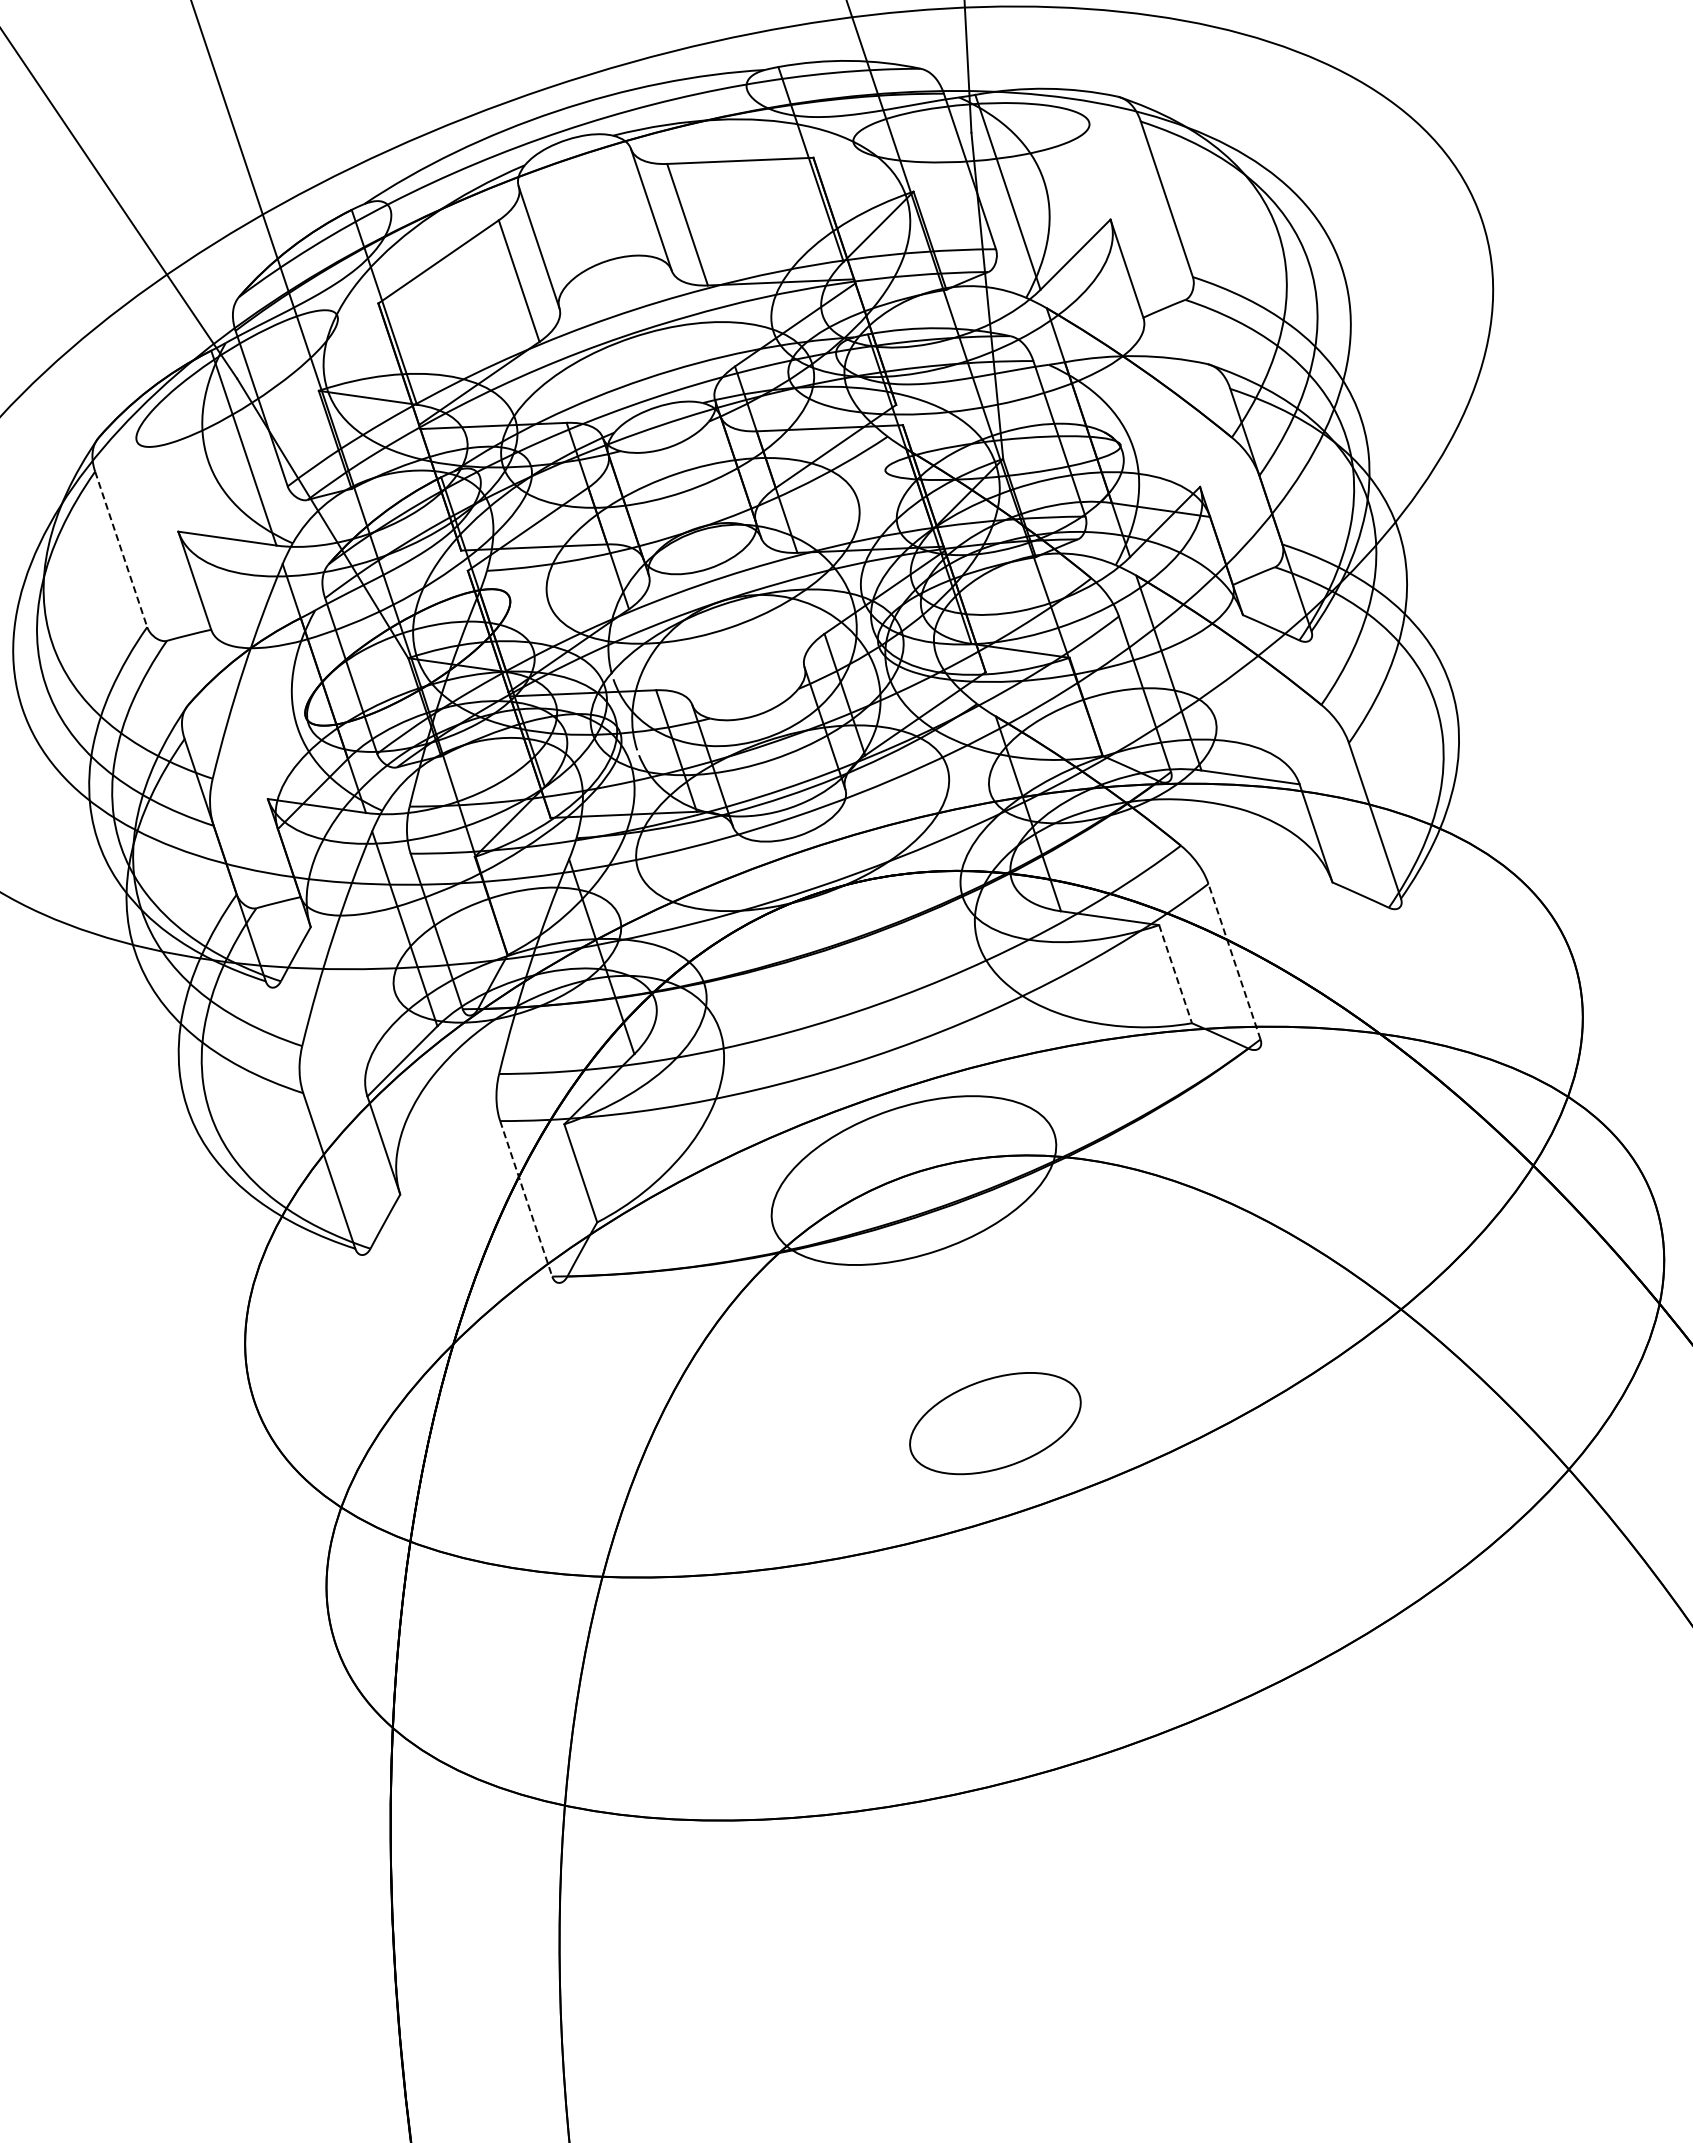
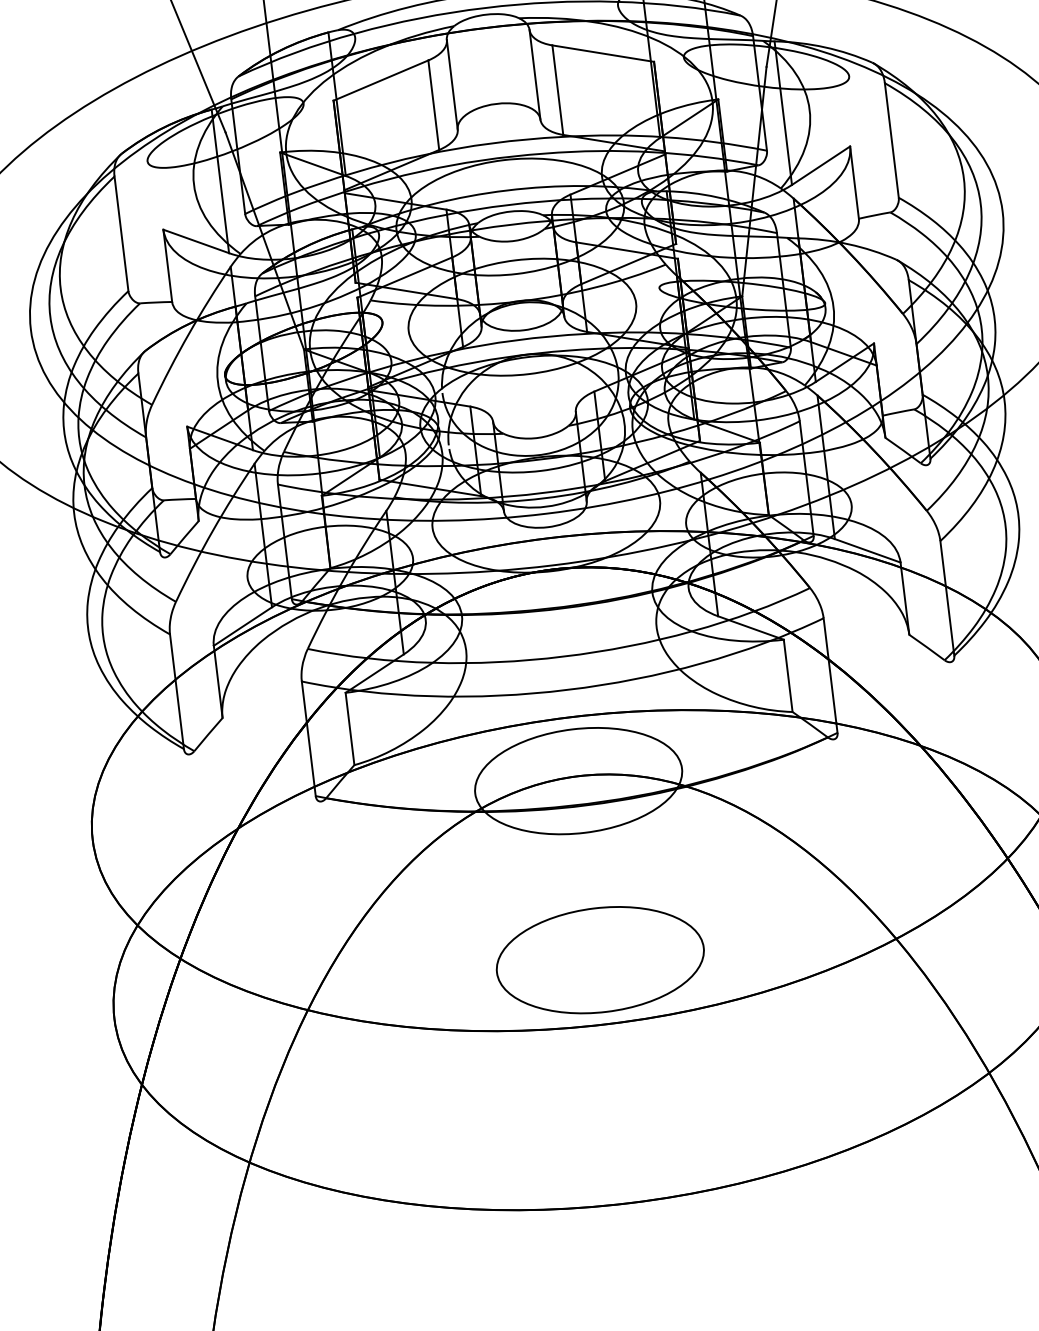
line: (121, 549) -> (121, 233), dashed -> solid
line: (1234, 961) -> (830, 675), dashed -> solid
line: (1175, 974) -> (788, 676), dashed -> solid
line: (526, 1199) -> (308, 739), dashed -> solid
part: (995, 1423) -> (600, 960), size x1.67

